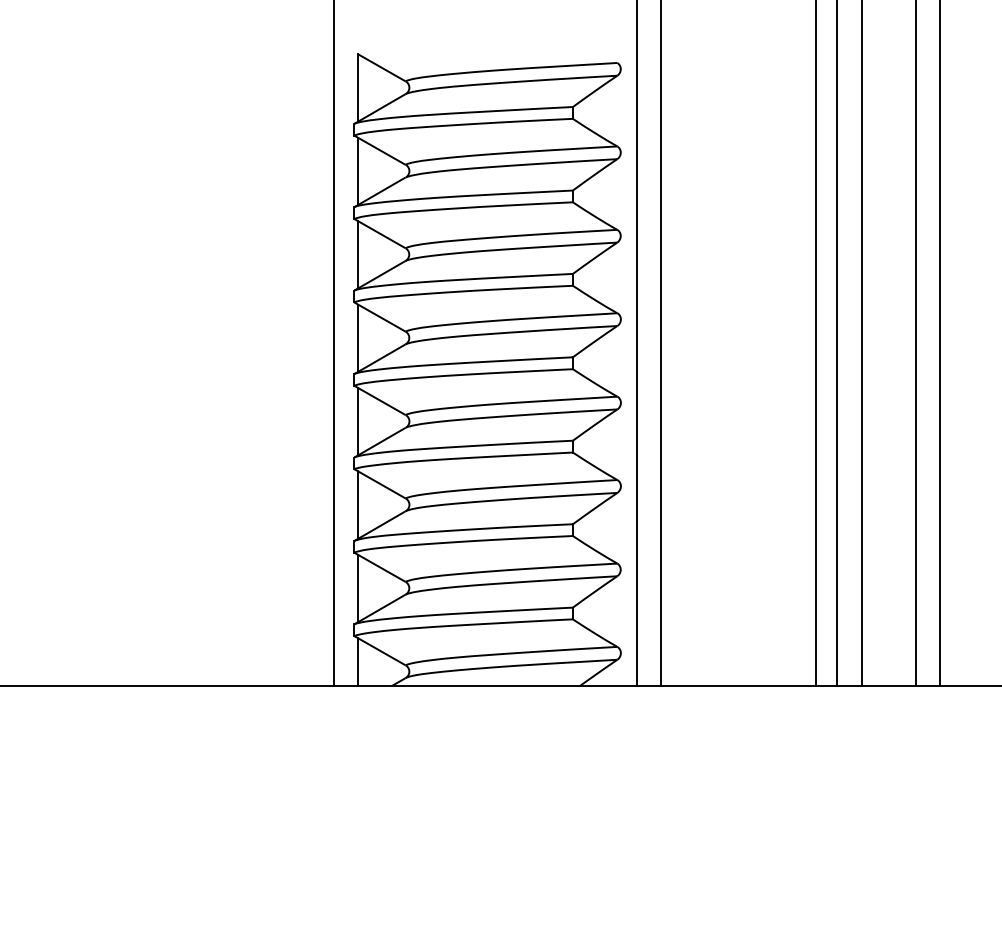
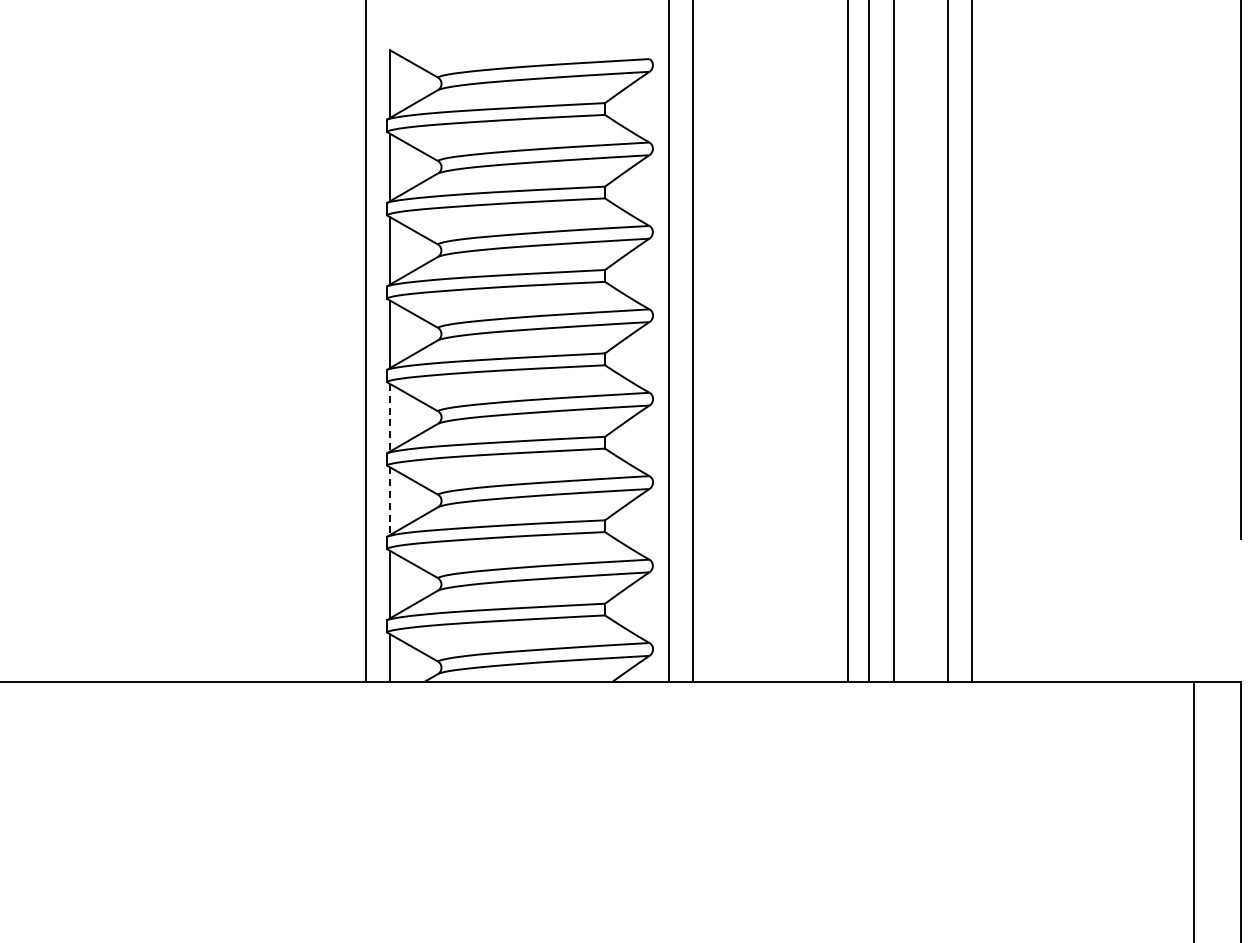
line: (358, 421) -> (390, 417), solid -> dashed
line: (358, 505) -> (390, 501), solid -> dashed

